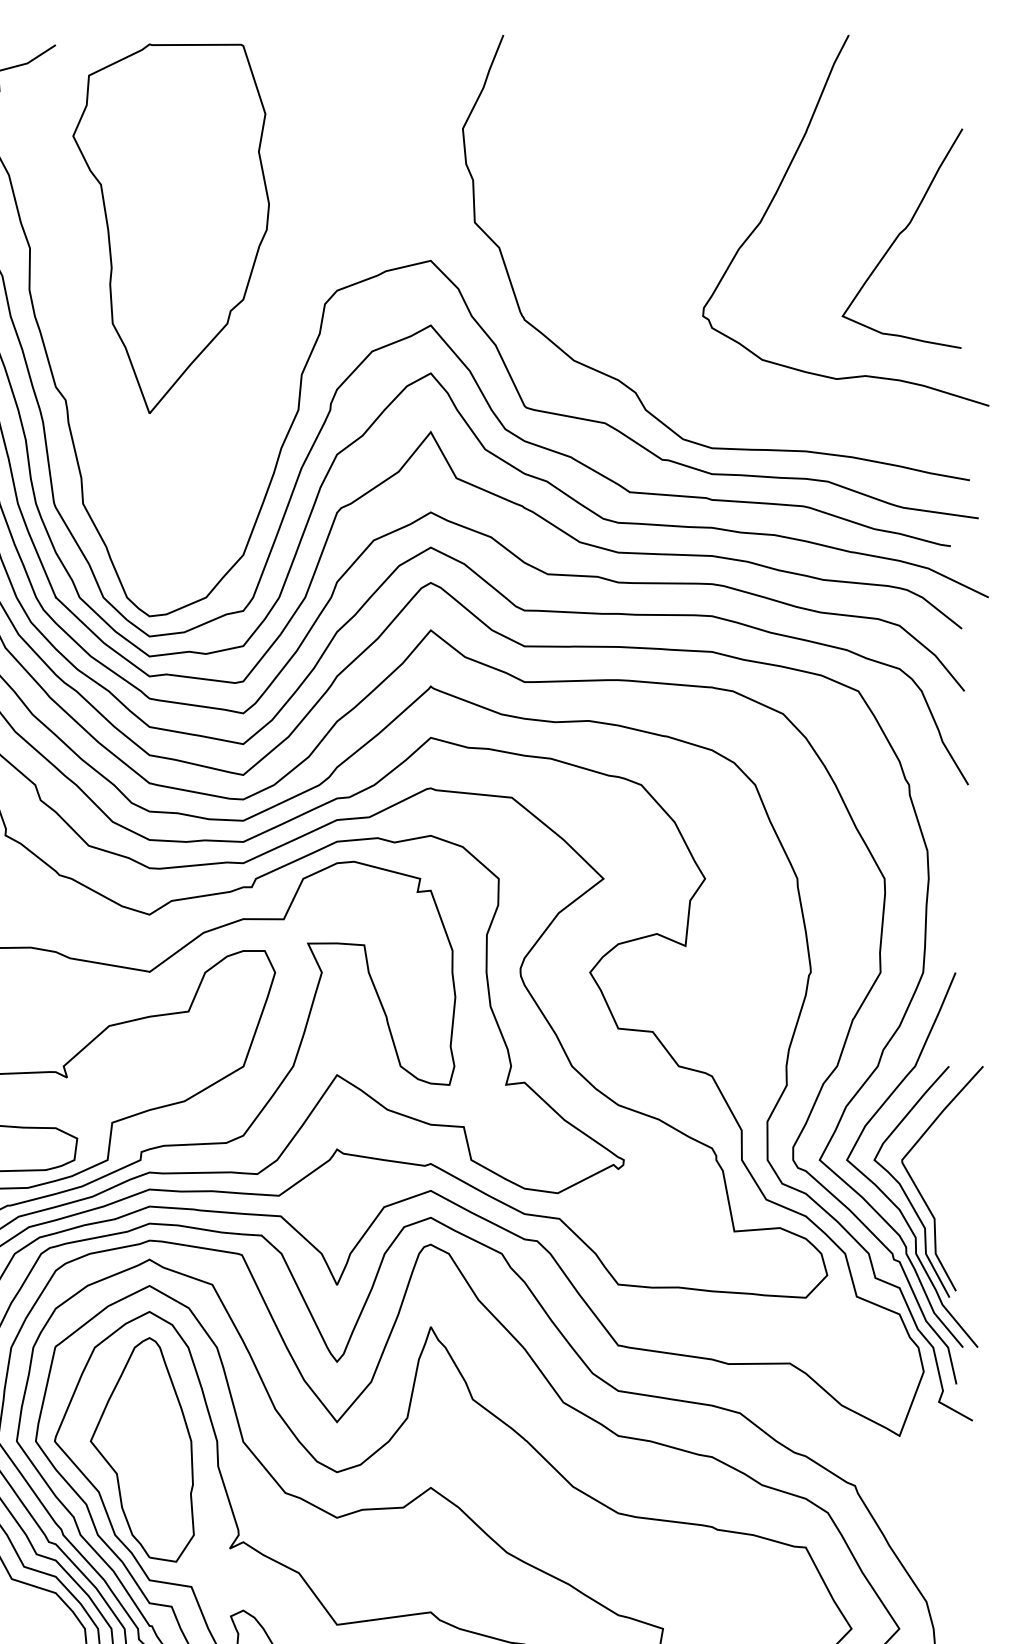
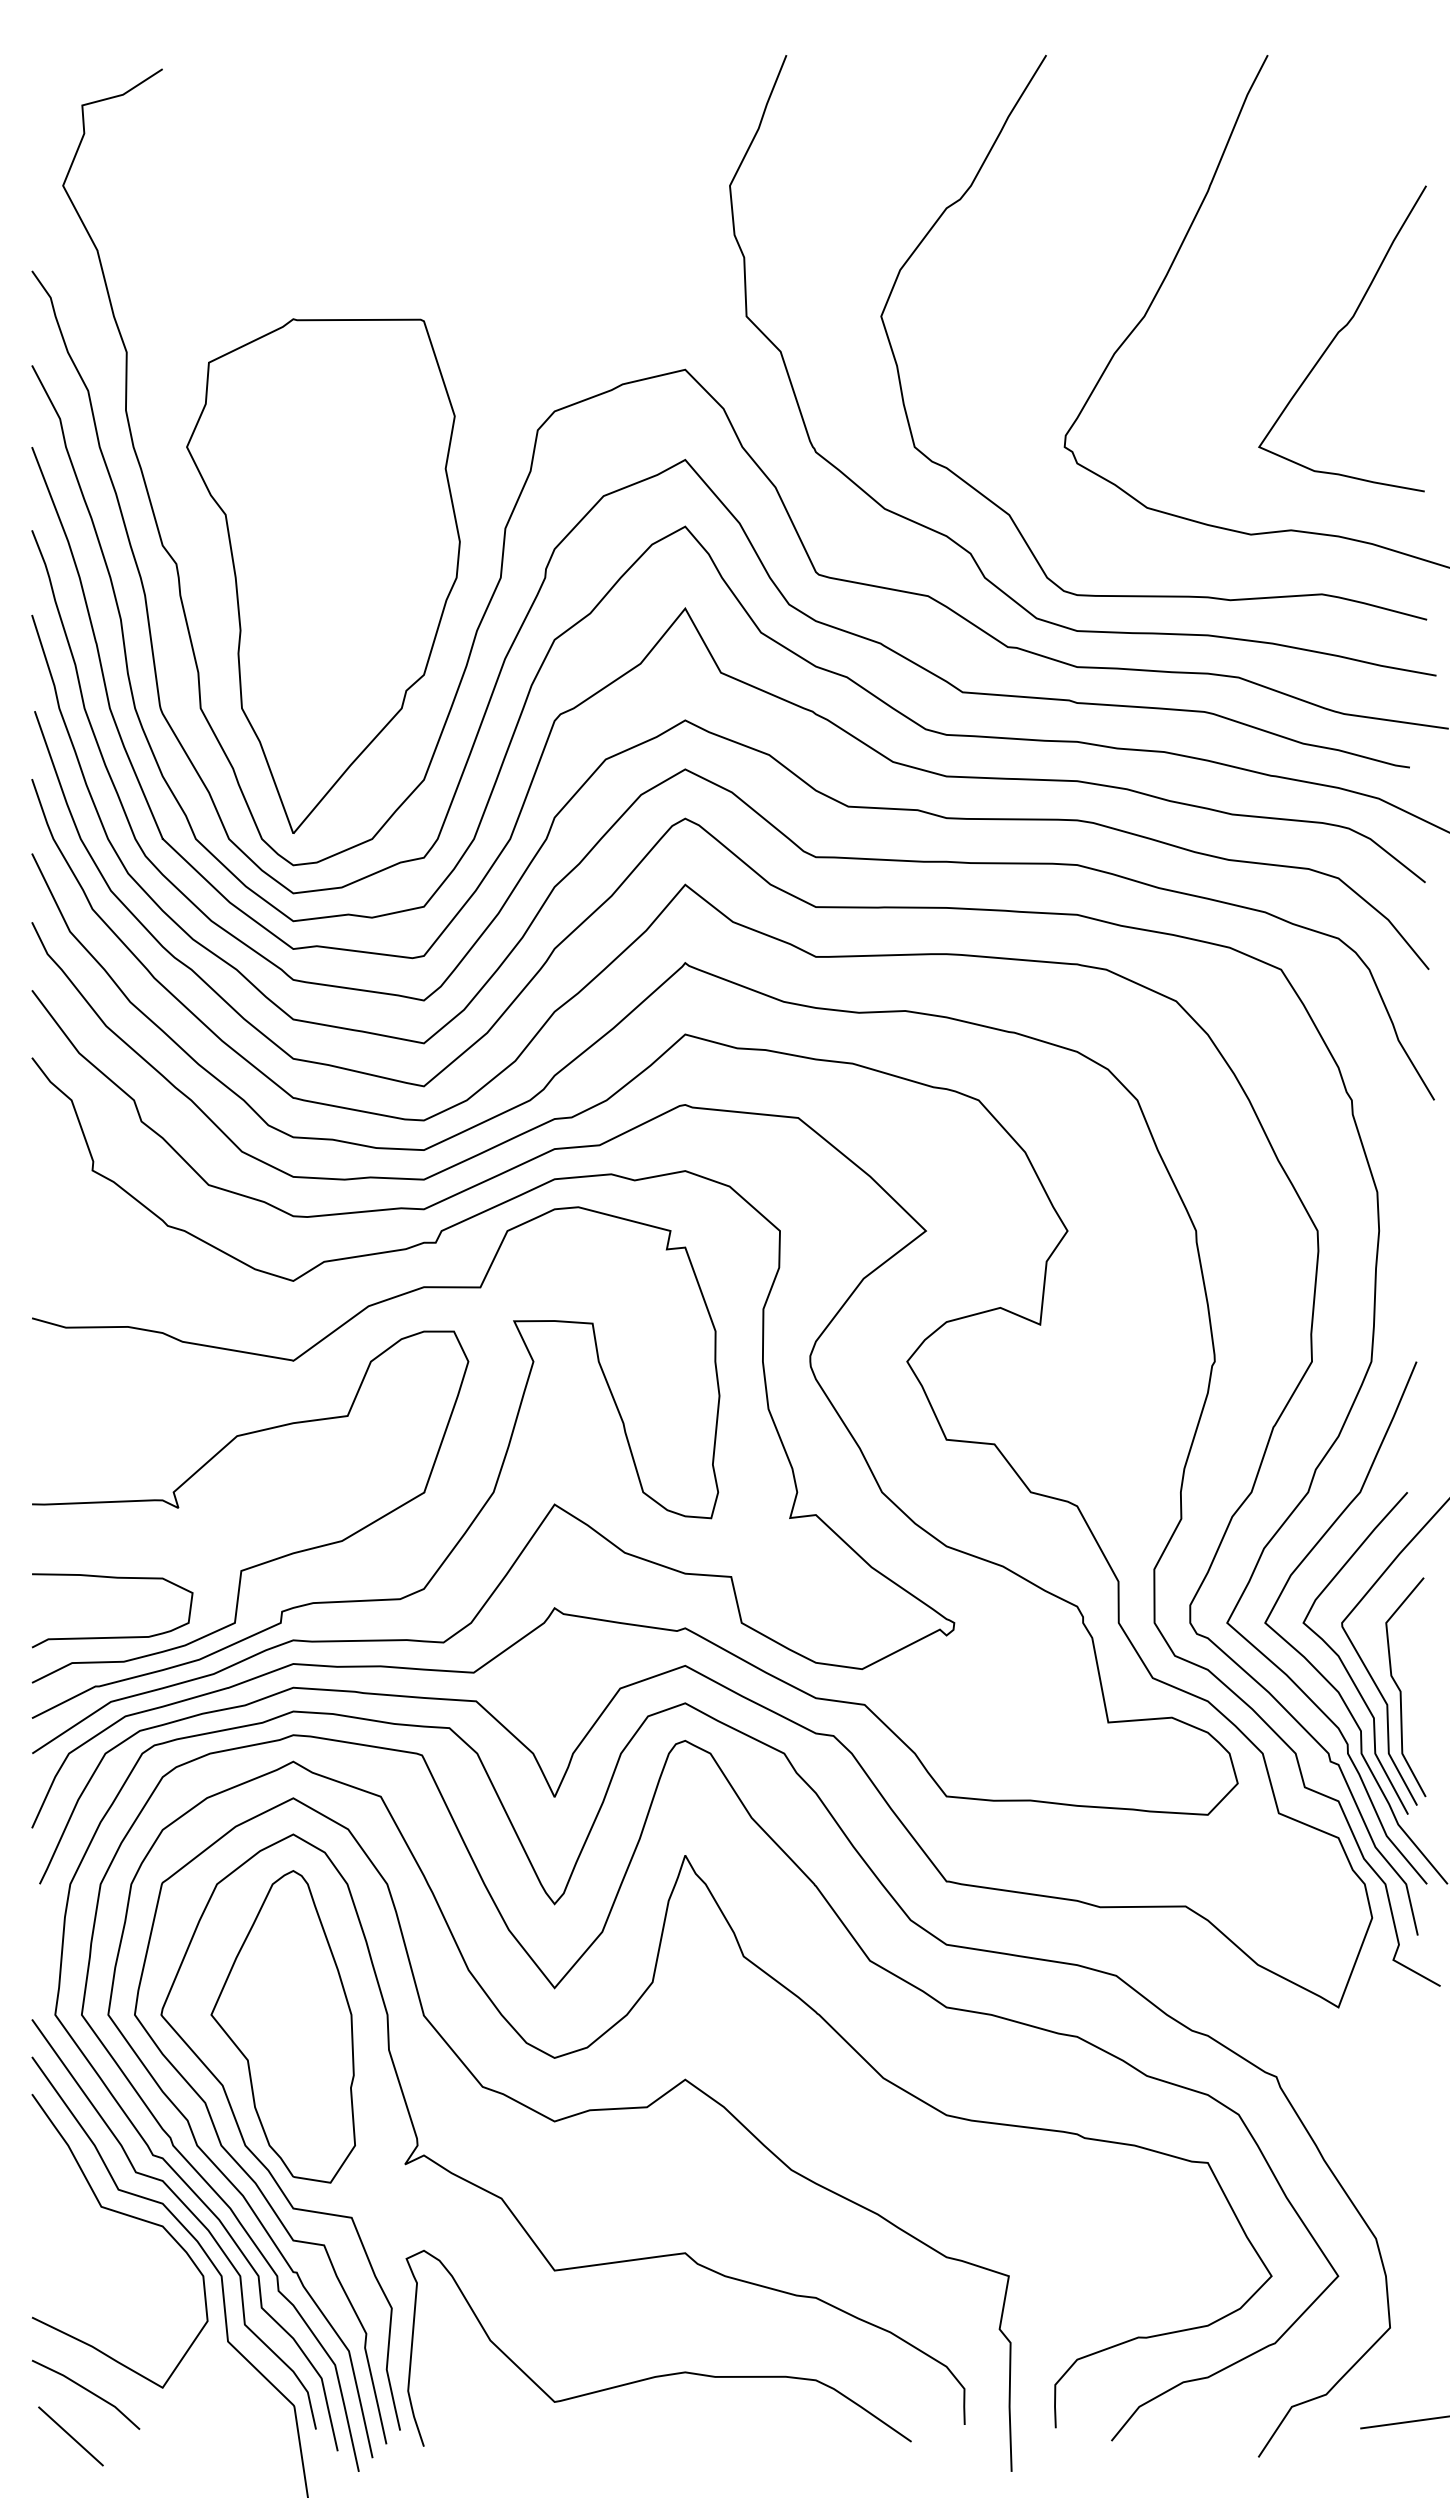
part: (171, 228) -> (323, 575), moved
curve: (664, 364) -> (1010, 514), added
curve: (944, 1208) -> (1401, 1690), added

